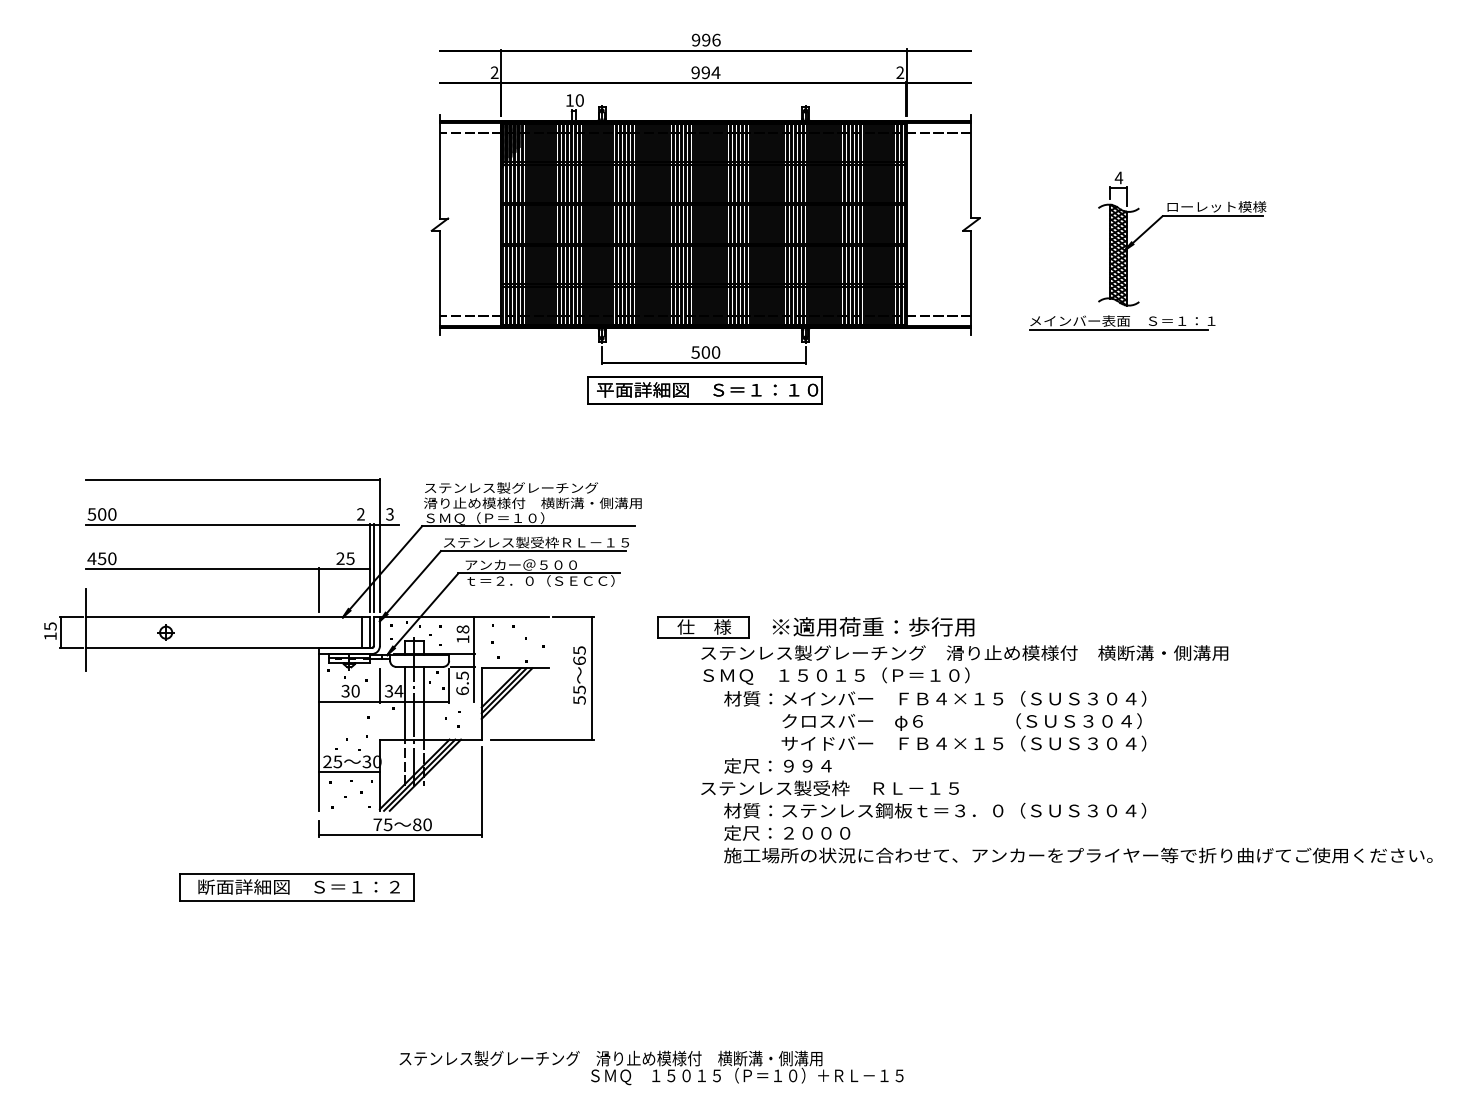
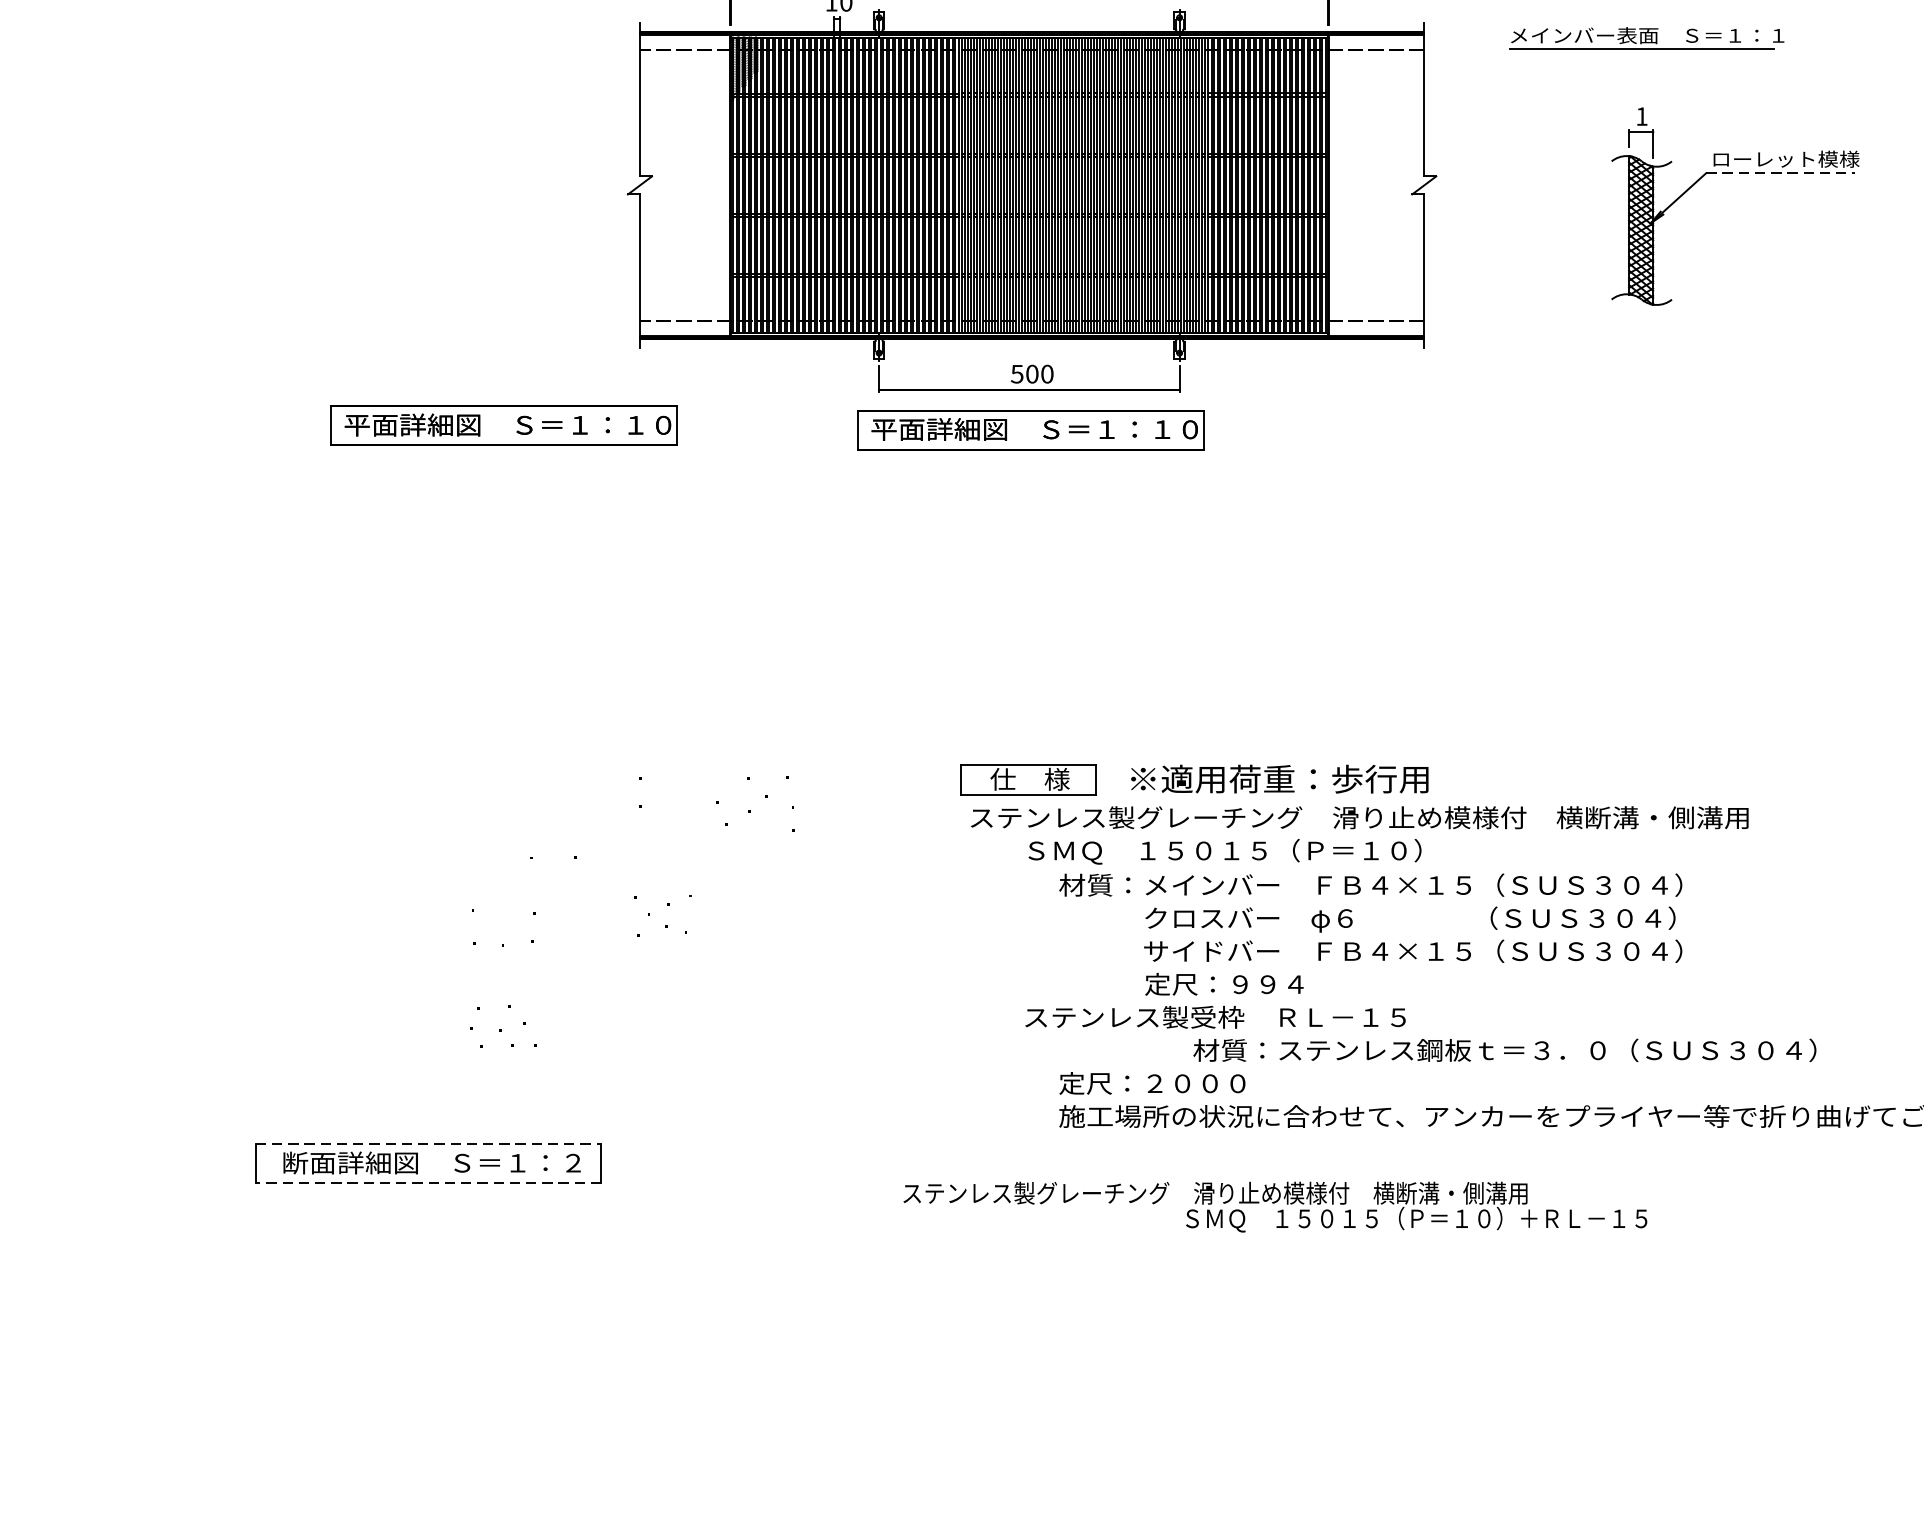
text: (1118, 177) -> (1641, 115), 4 -> 1
line: (1213, 216) -> (1781, 173), solid -> dashed
part: (1122, 322) -> (1647, 37), moved
part: (347, 387) -> (503, 425), added
text: (964, 652) -> (1359, 816), moved
part: (342, 657) -> (496, 824), removed
text: (777, 765) -> (1223, 983), moved
text: (935, 810) -> (1505, 1050), moved
line: (297, 874) -> (429, 1144), solid -> dashed
line: (296, 900) -> (428, 1182), solid -> dashed
text: (651, 1067) -> (1275, 1206), moved

